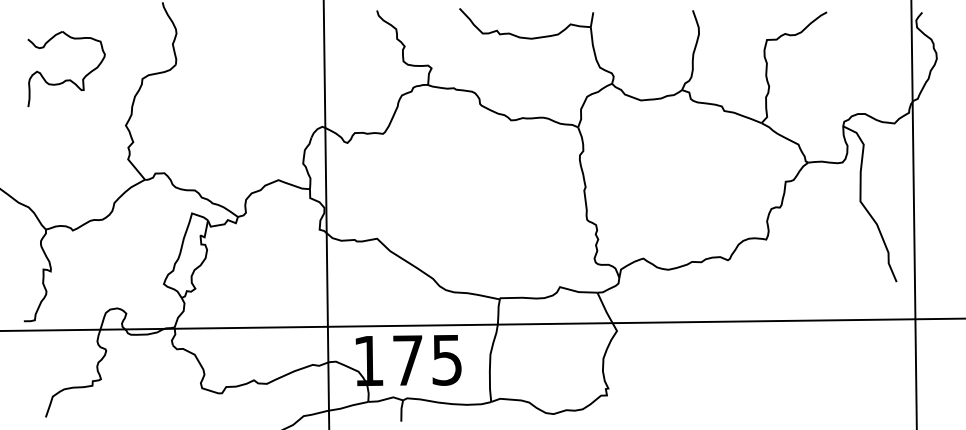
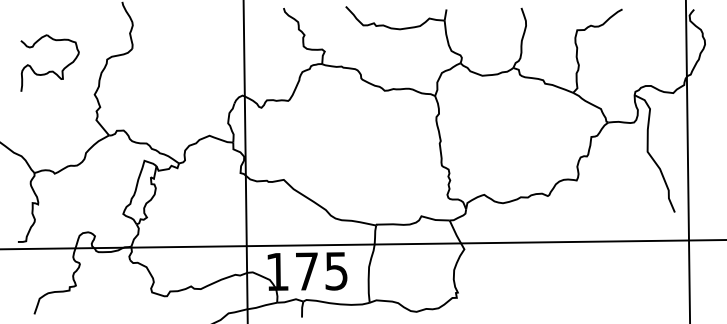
part: (67, 78) -> (50, 70), moved

